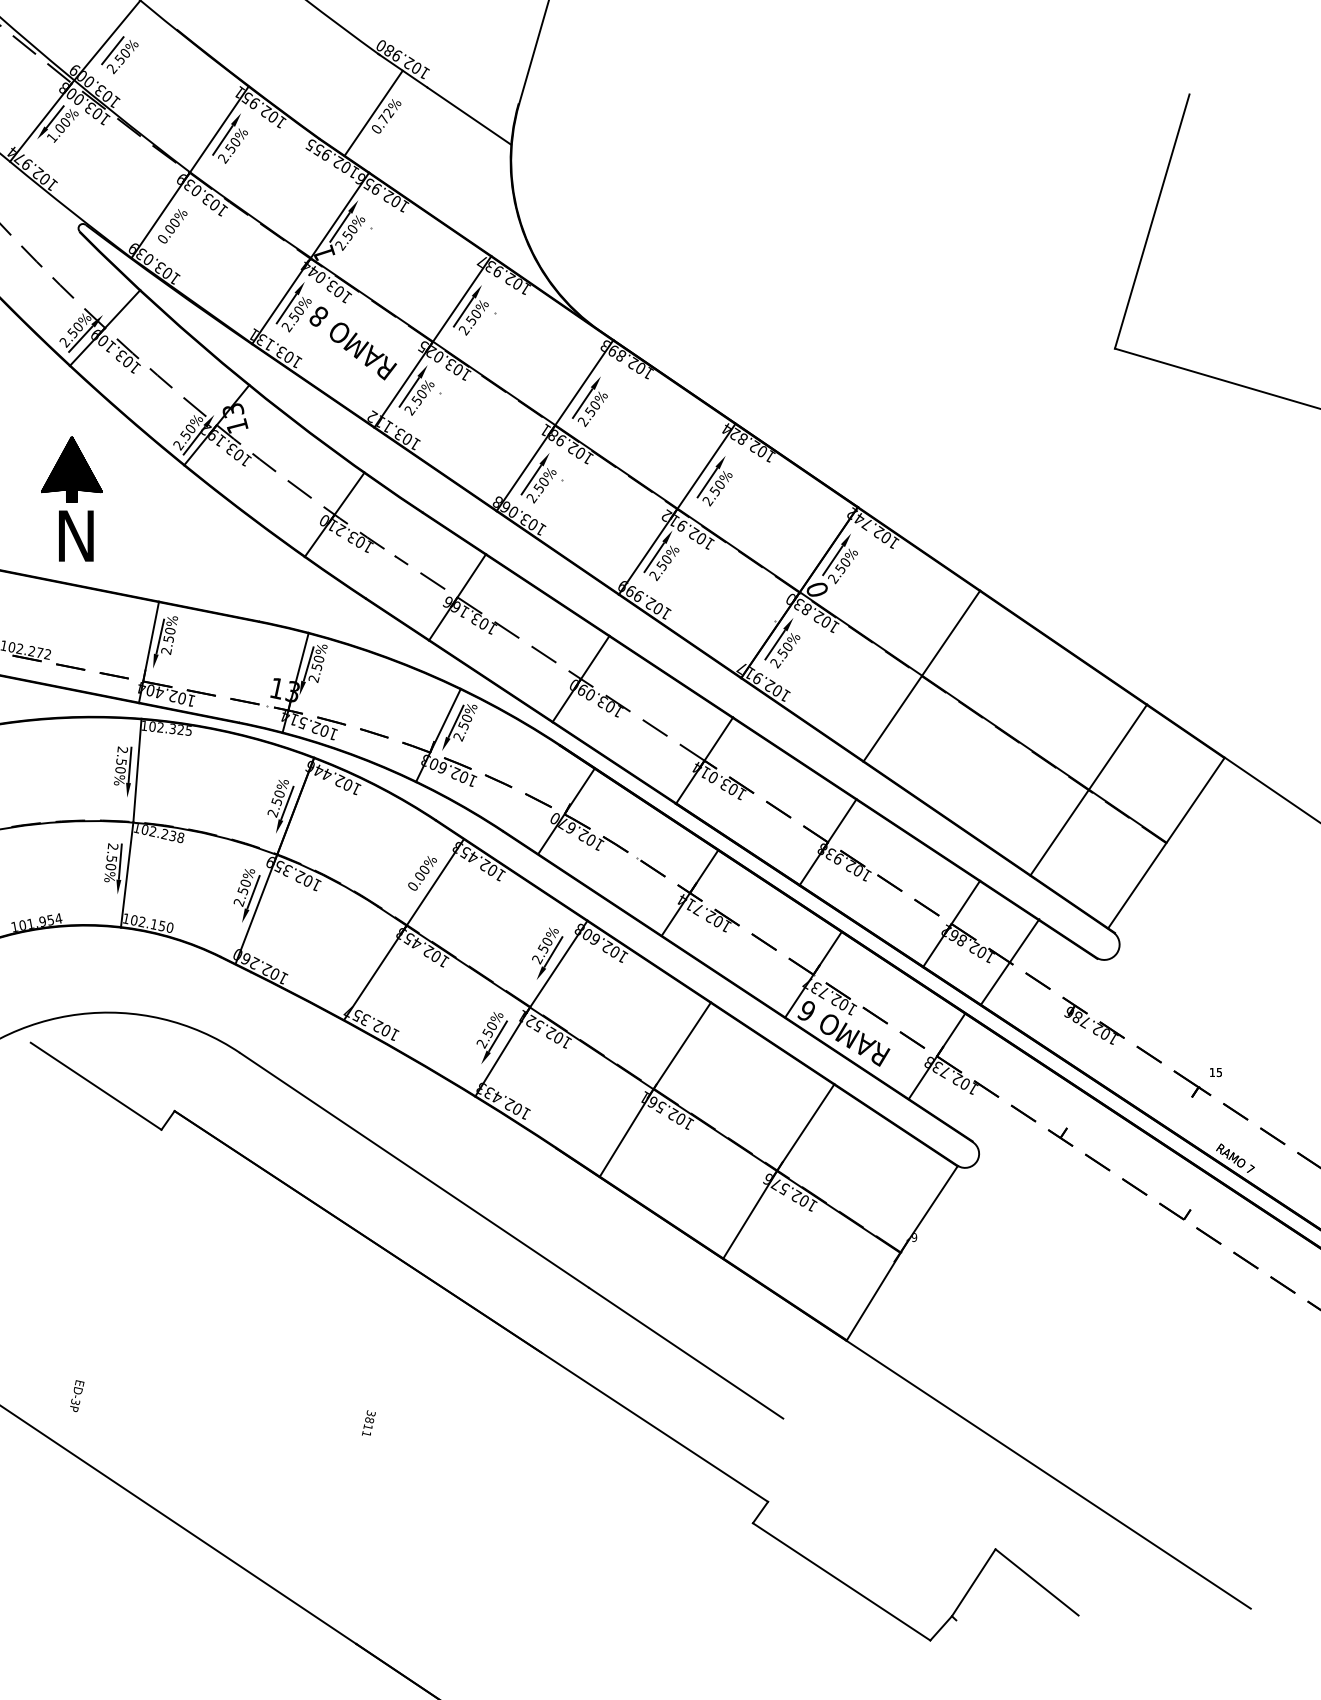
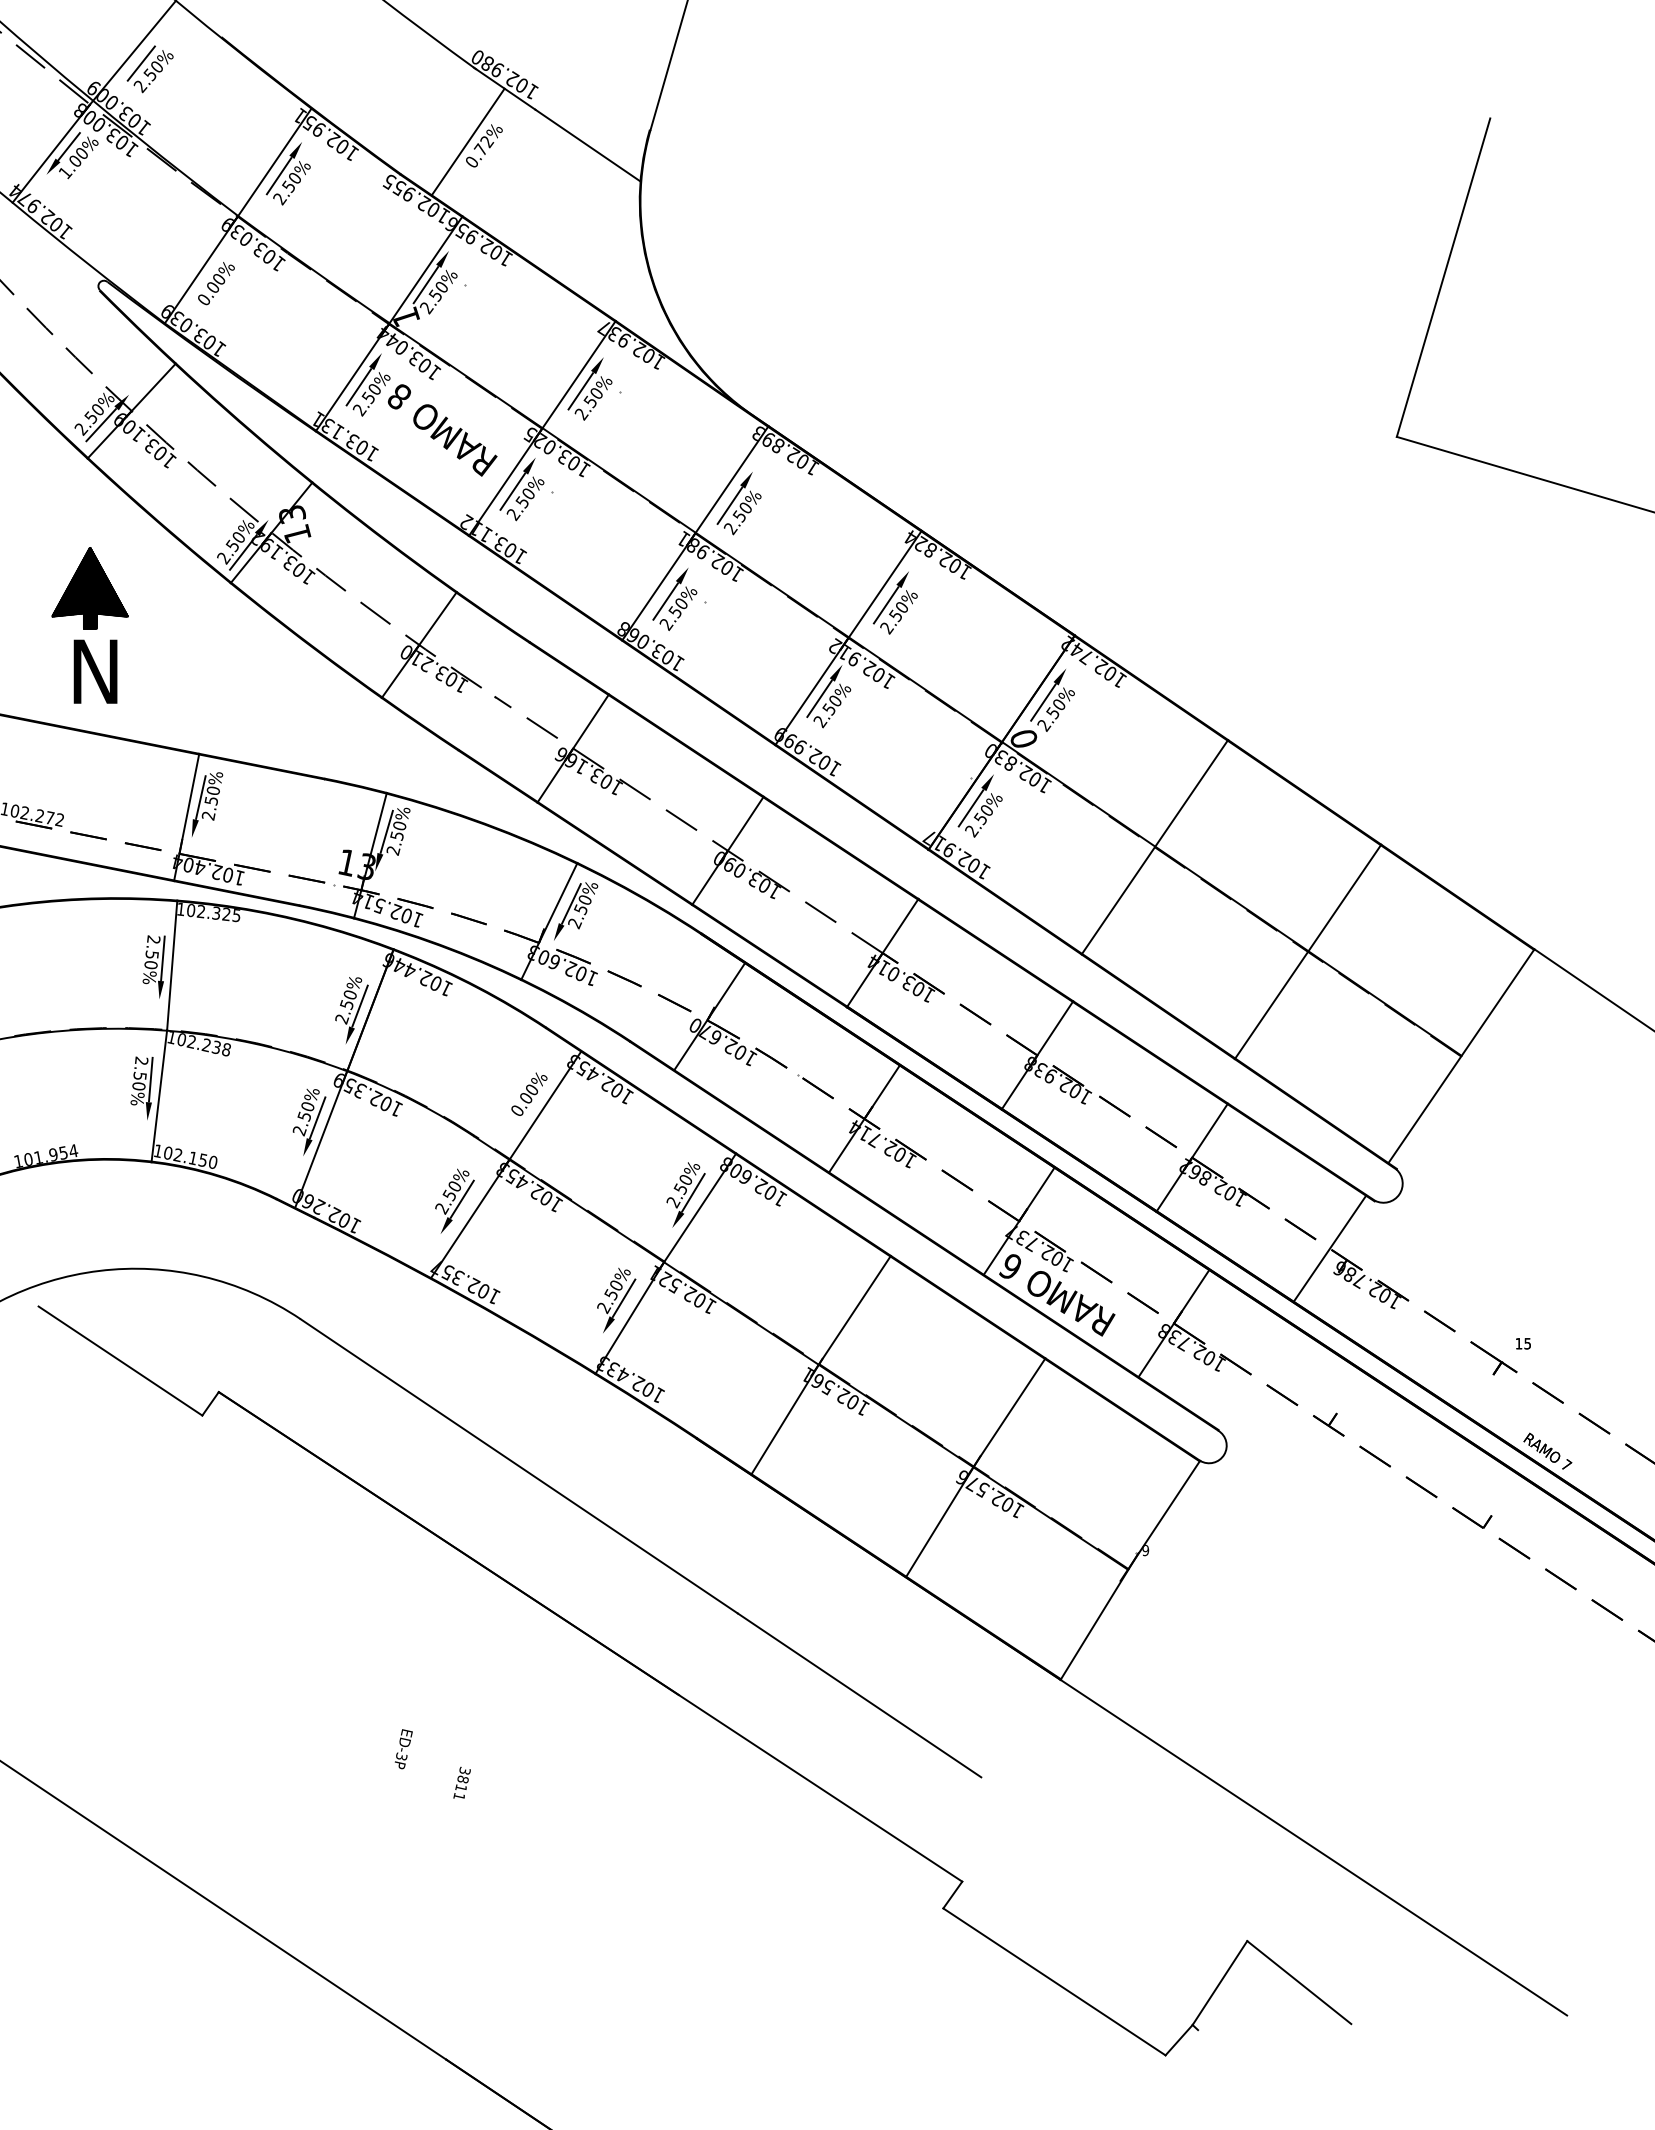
line: (1088, 789) -> (1307, 951), moved
part: (362, 958) -> (454, 1200), added
line: (1010, 961) -> (1329, 1248), moved
text: (77, 1396) -> (403, 1749), moved

